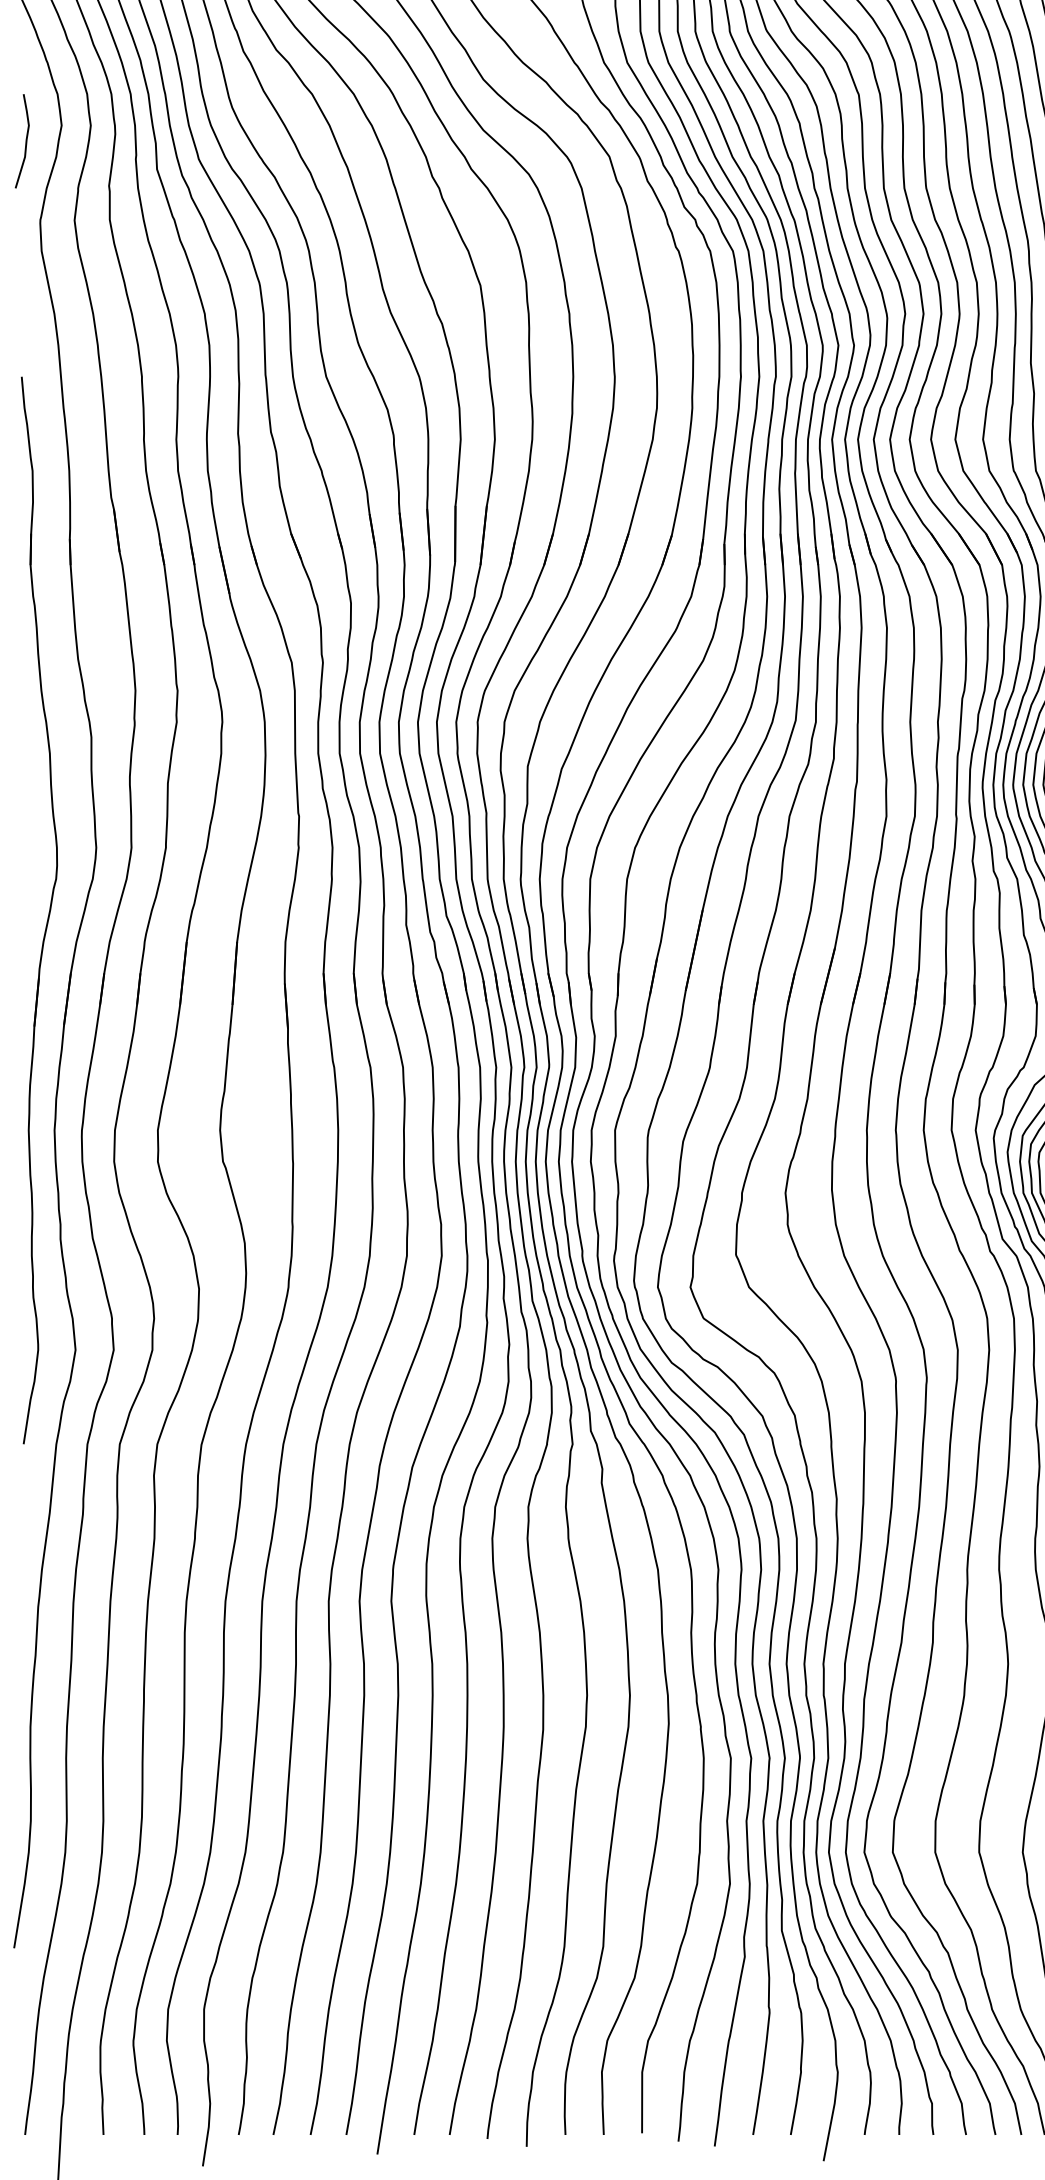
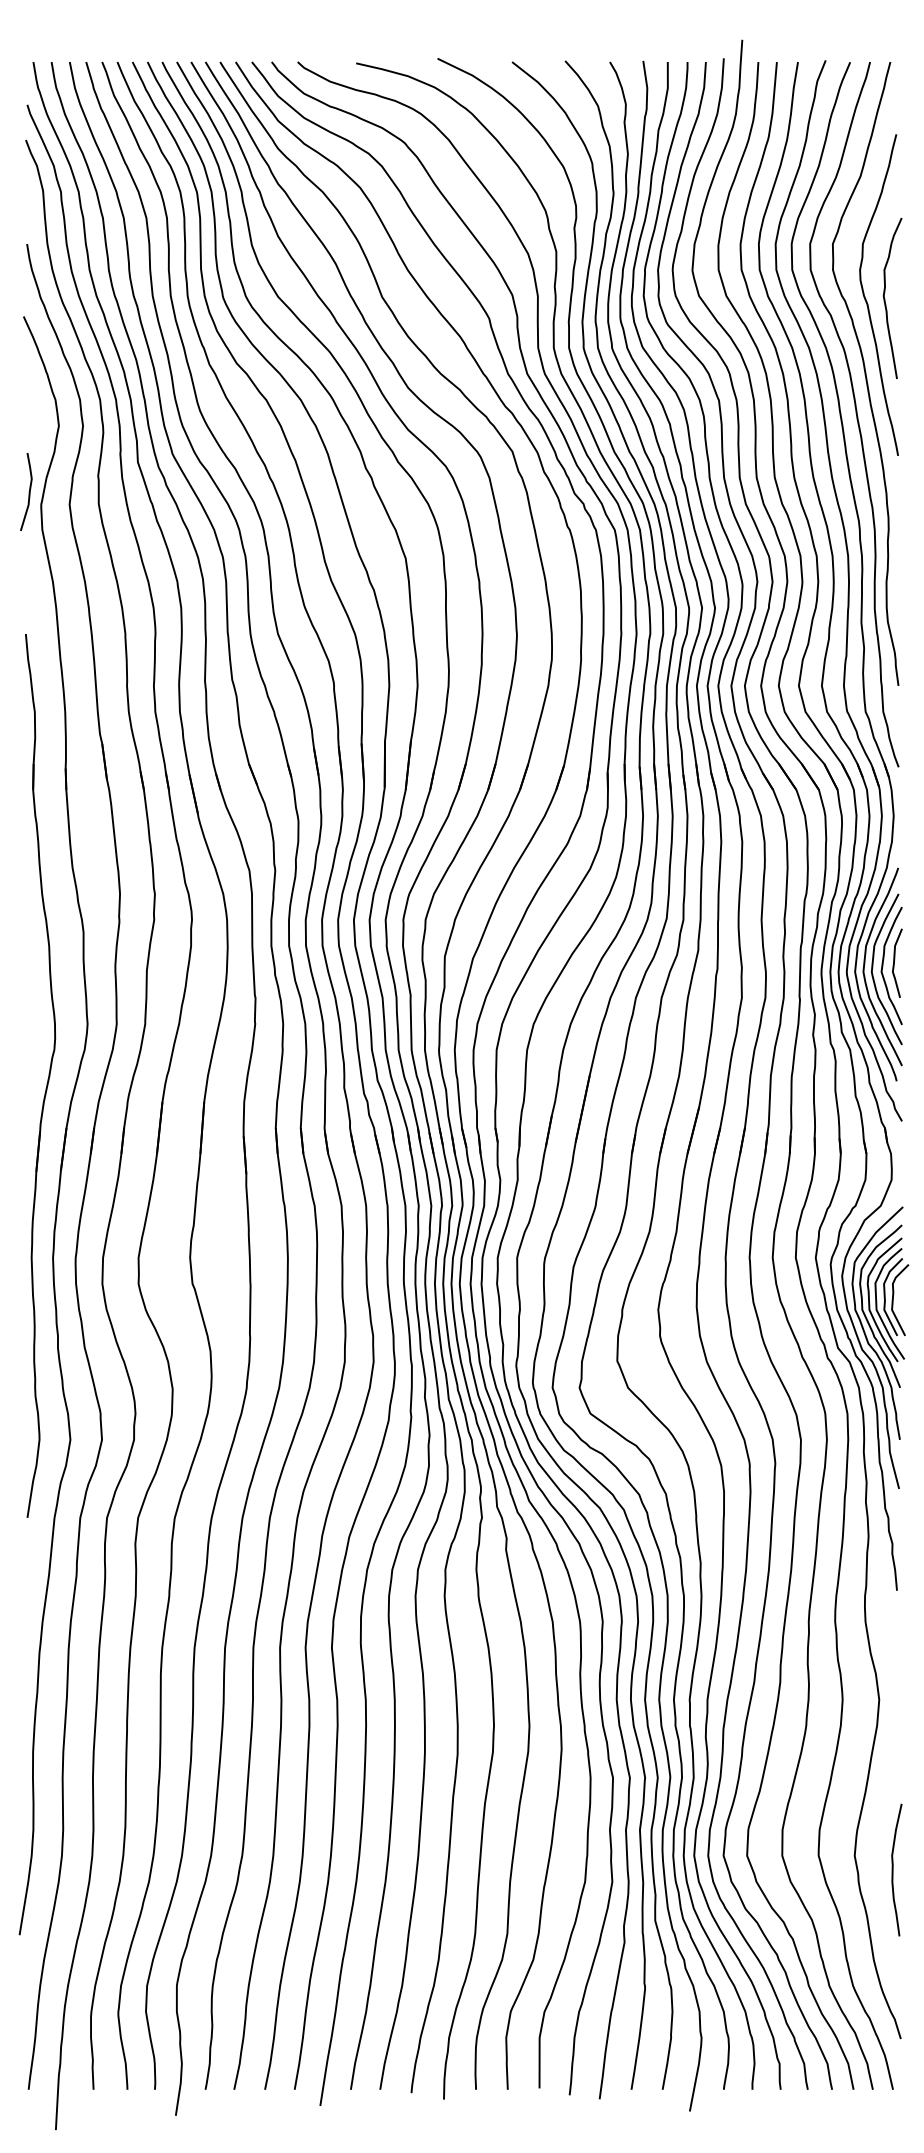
curve: (24, 141) -> (28, 492), moved

